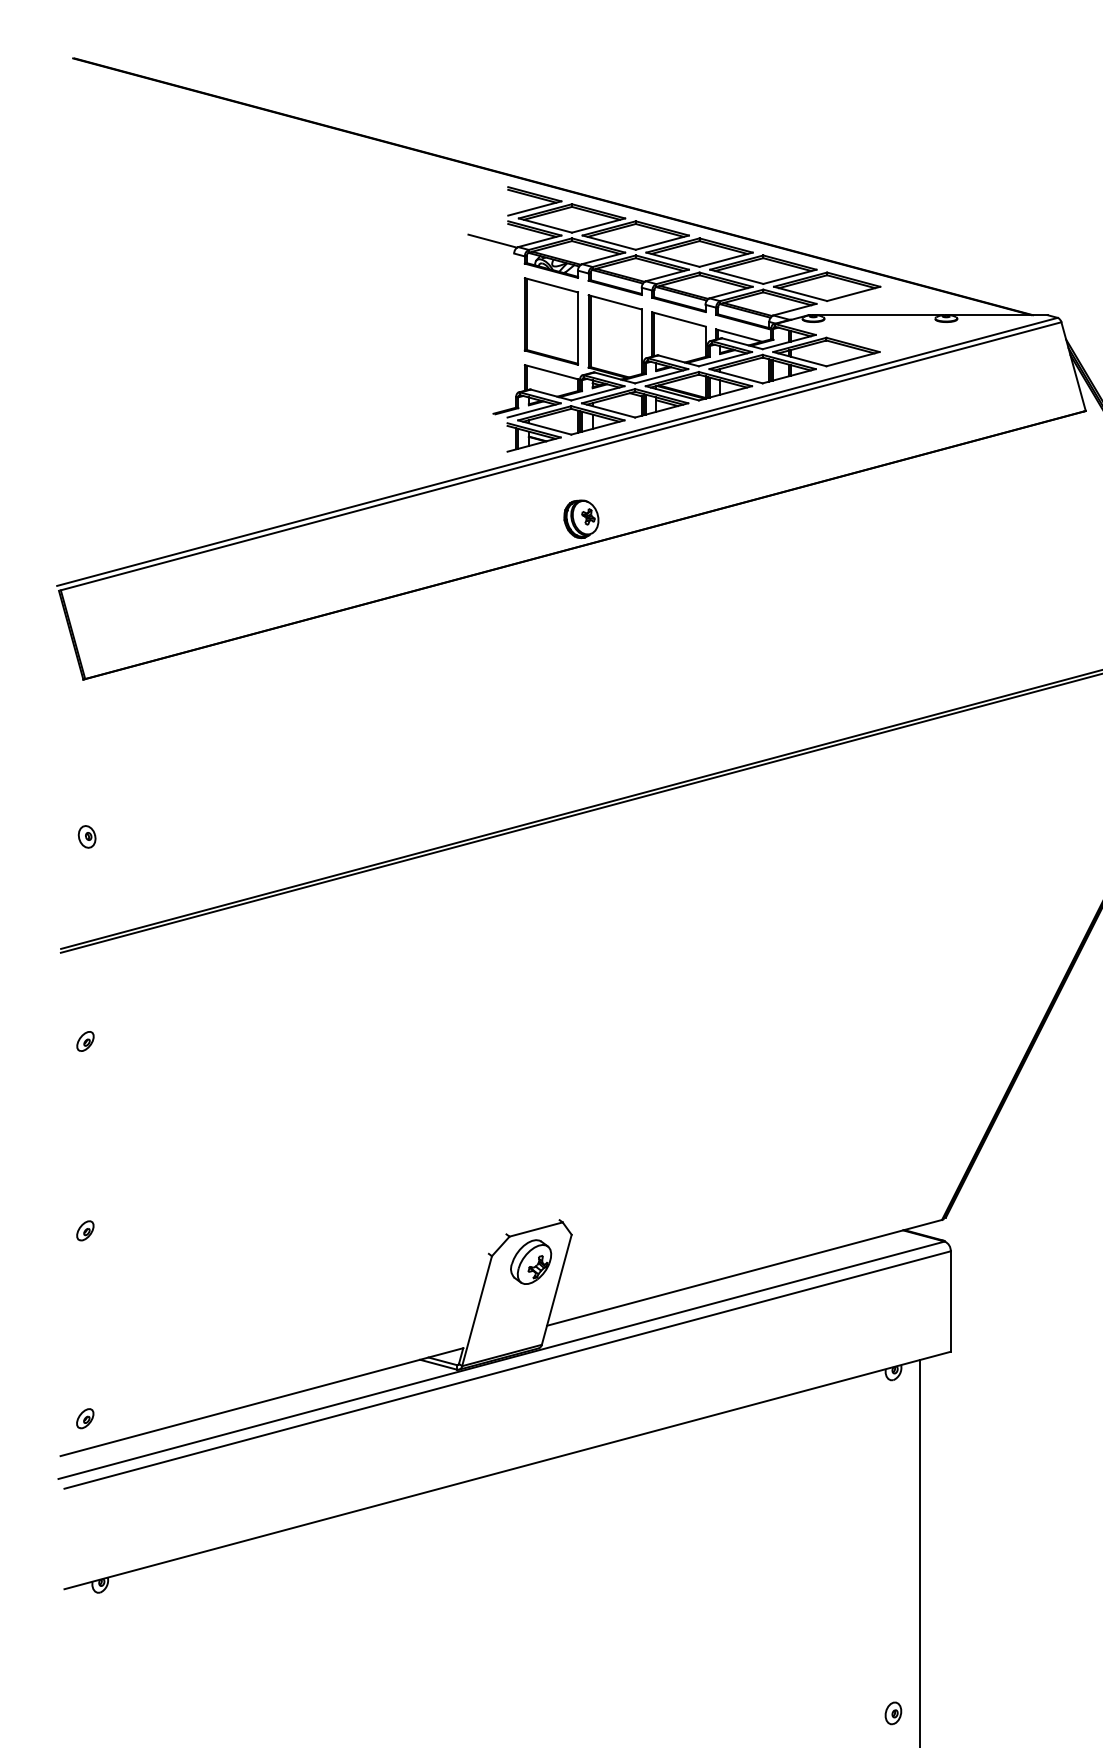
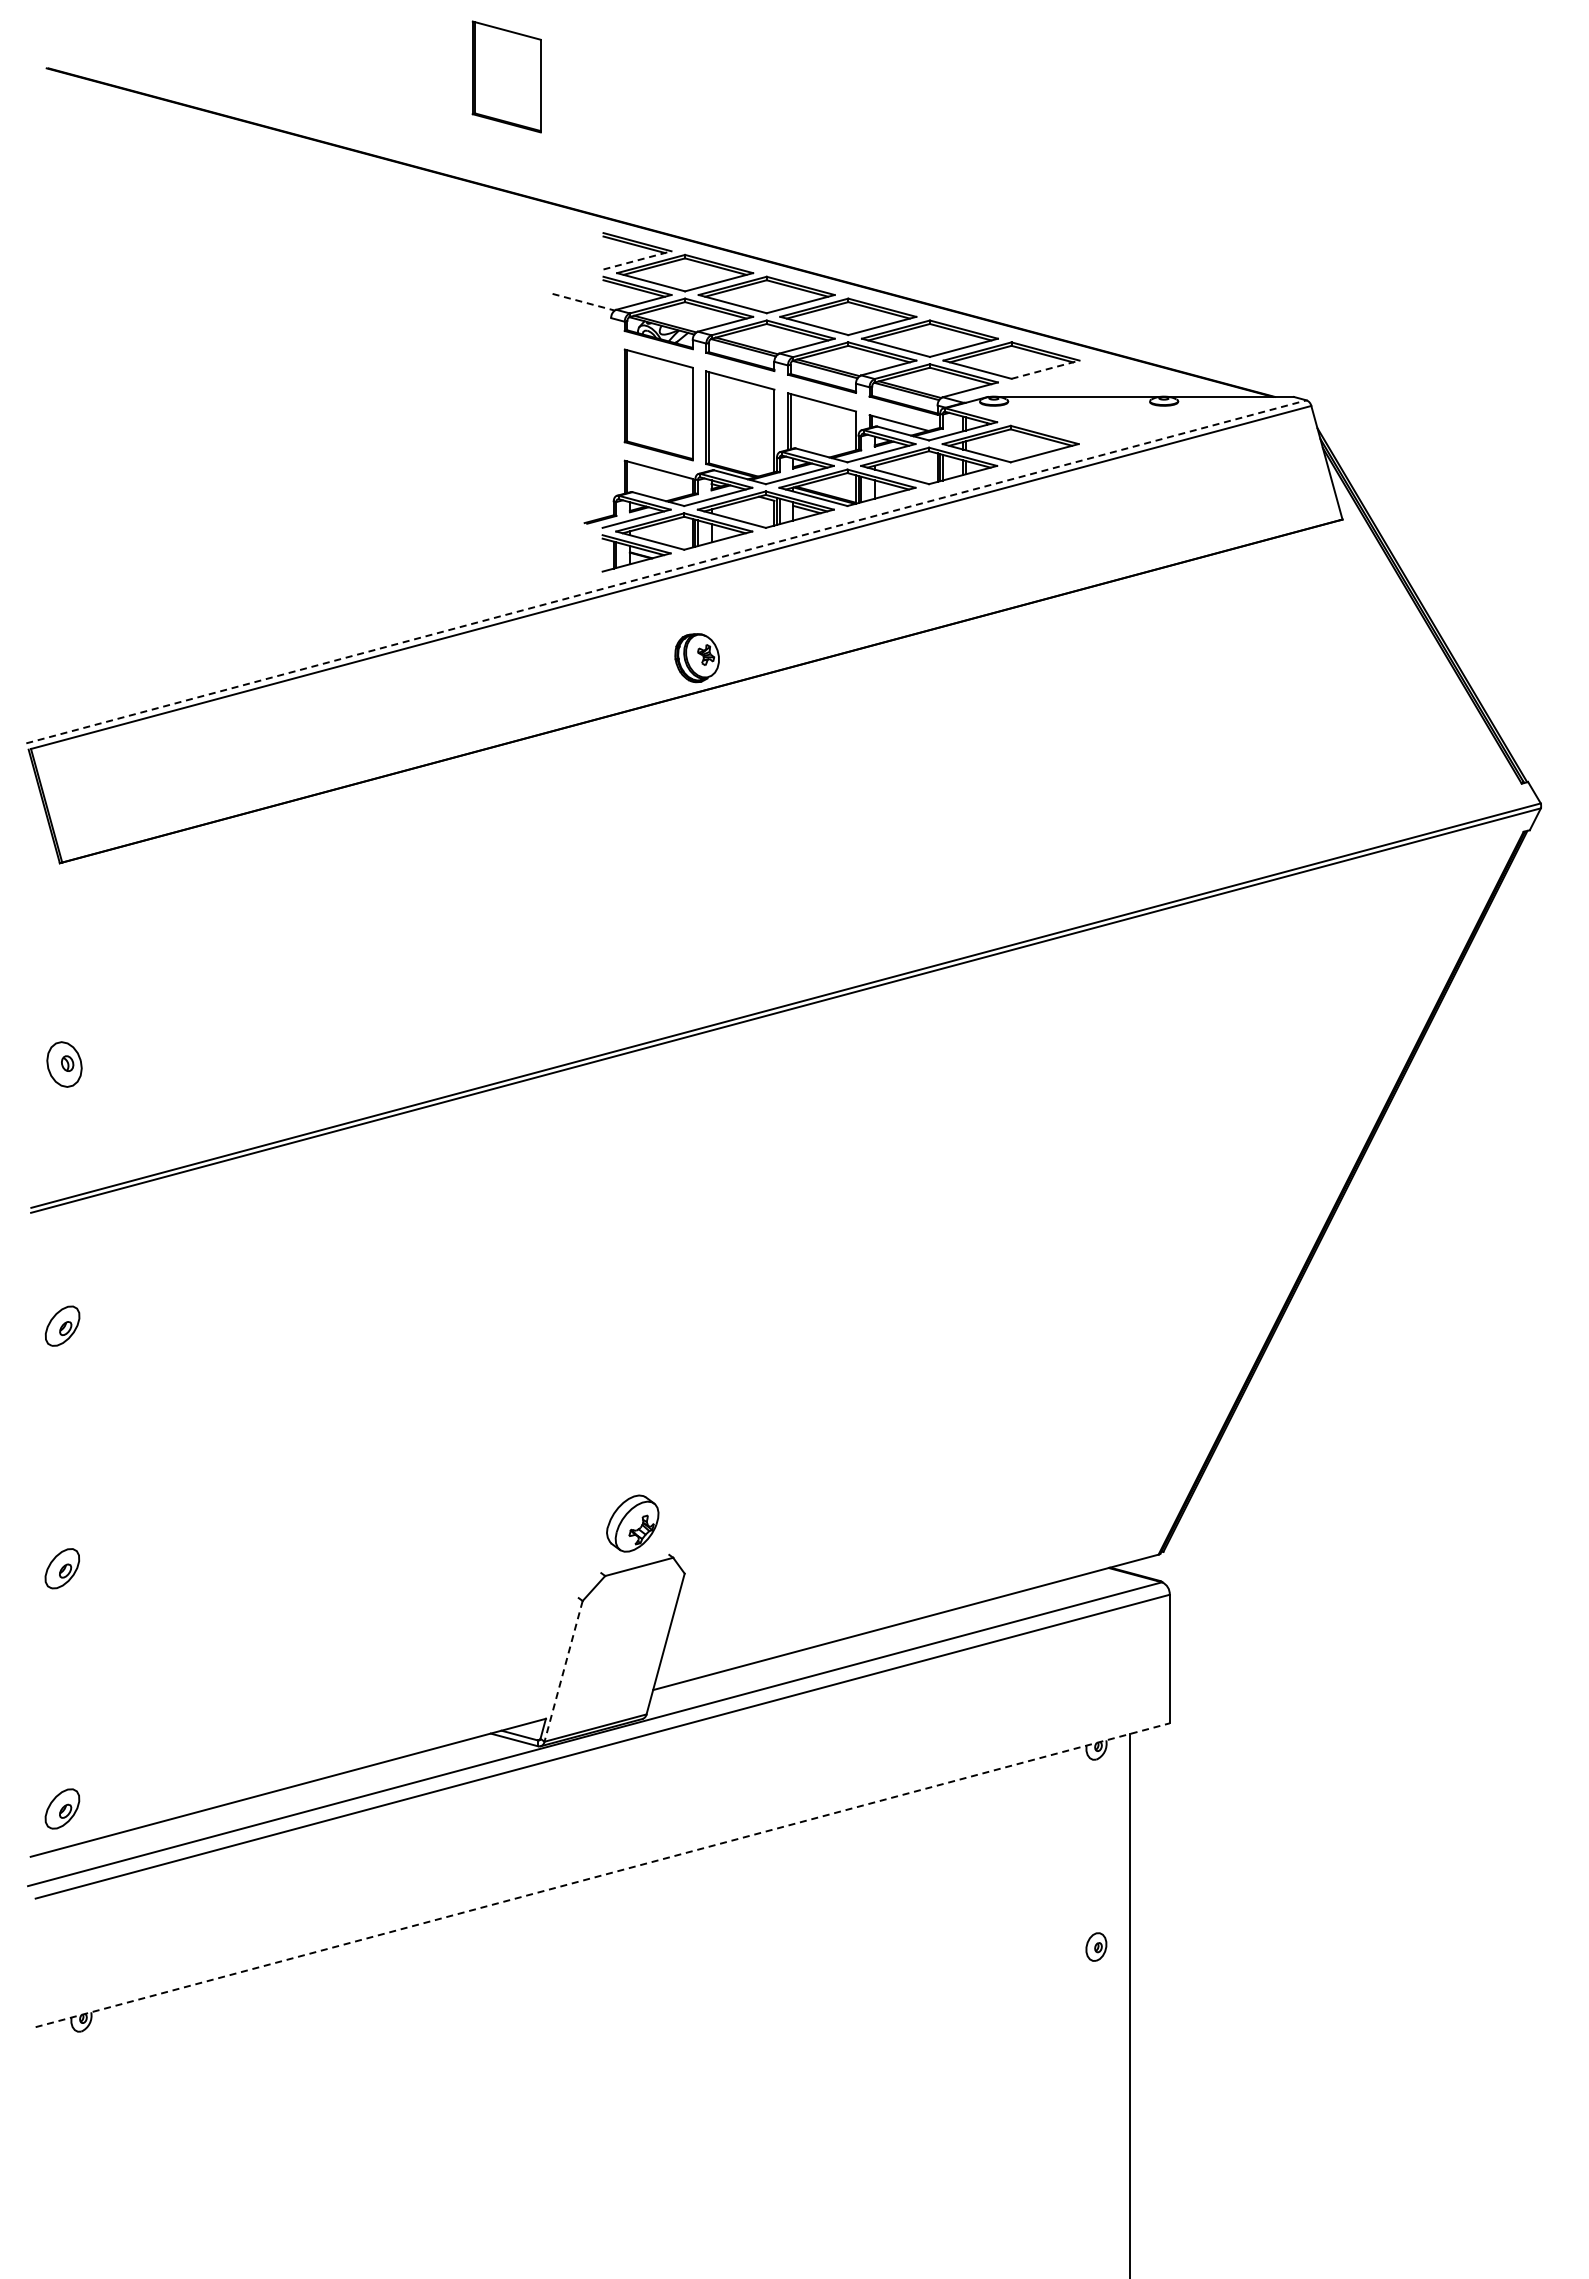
part: (432, 64) -> (506, 76), added
line: (534, 208) -> (637, 260), solid -> dashed
line: (493, 241) -> (584, 302), solid -> dashed
line: (854, 293) -> (1046, 369), solid -> dashed
line: (557, 451) -> (666, 571), solid -> dashed
part: (87, 836) -> (64, 1064), size x1.6
part: (85, 1041) -> (62, 1326), size x1.6
part: (85, 1230) -> (62, 1568), size x1.6
part: (530, 1262) -> (632, 1523), moved
line: (476, 1311) -> (563, 1671), solid -> dashed
part: (84, 1418) -> (61, 1808), size x1.6
line: (508, 1470) -> (603, 1875), solid -> dashed
part: (893, 1712) -> (1096, 1946), moved

